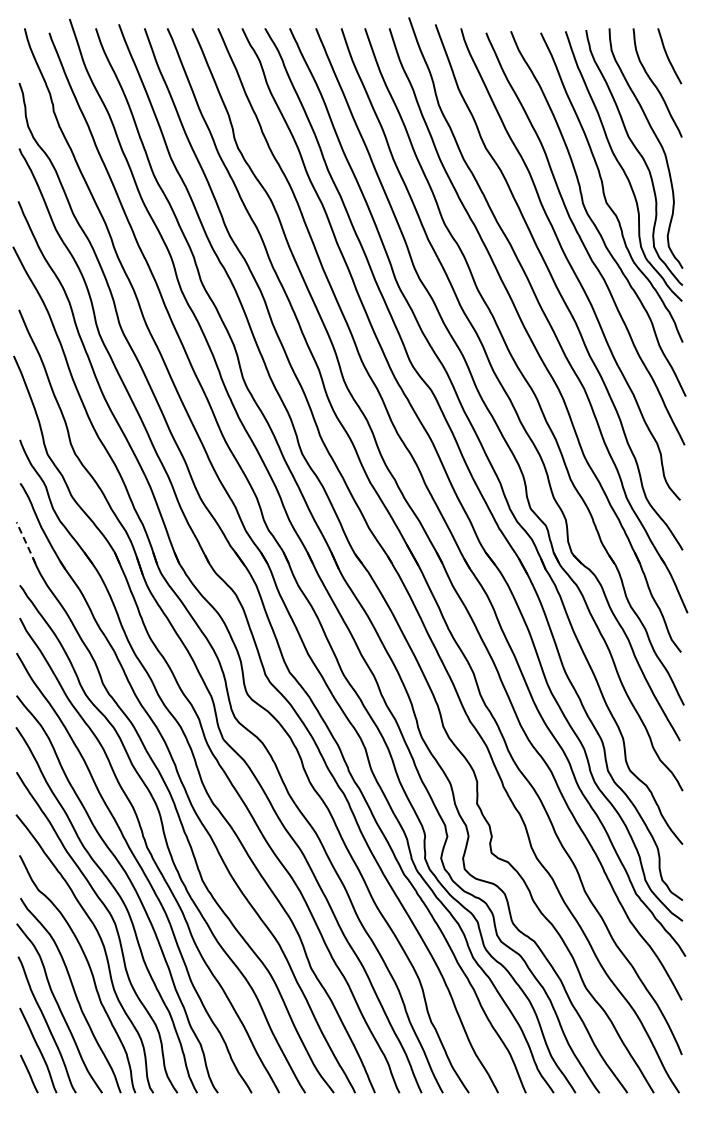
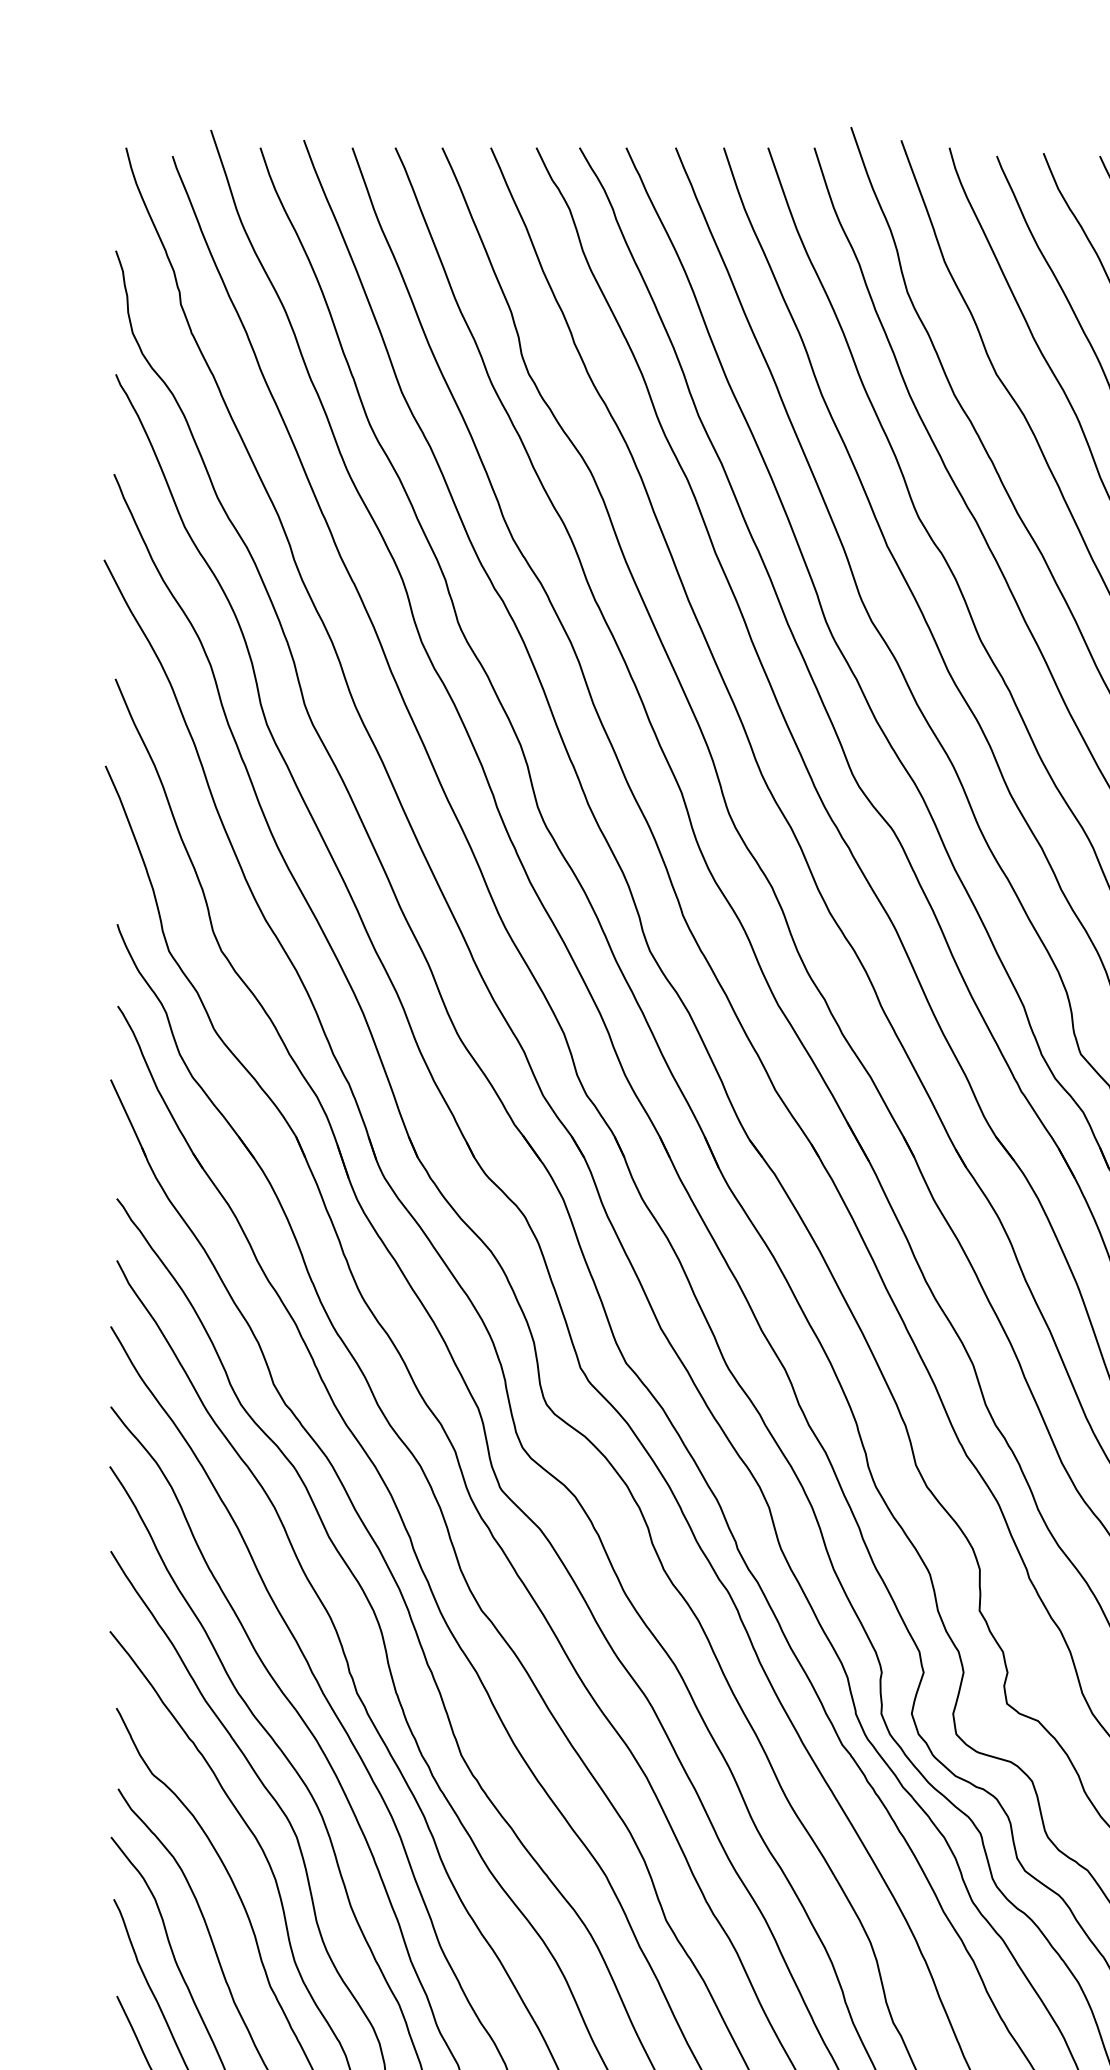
line: (26, 543) -> (129, 1119), dashed -> solid

